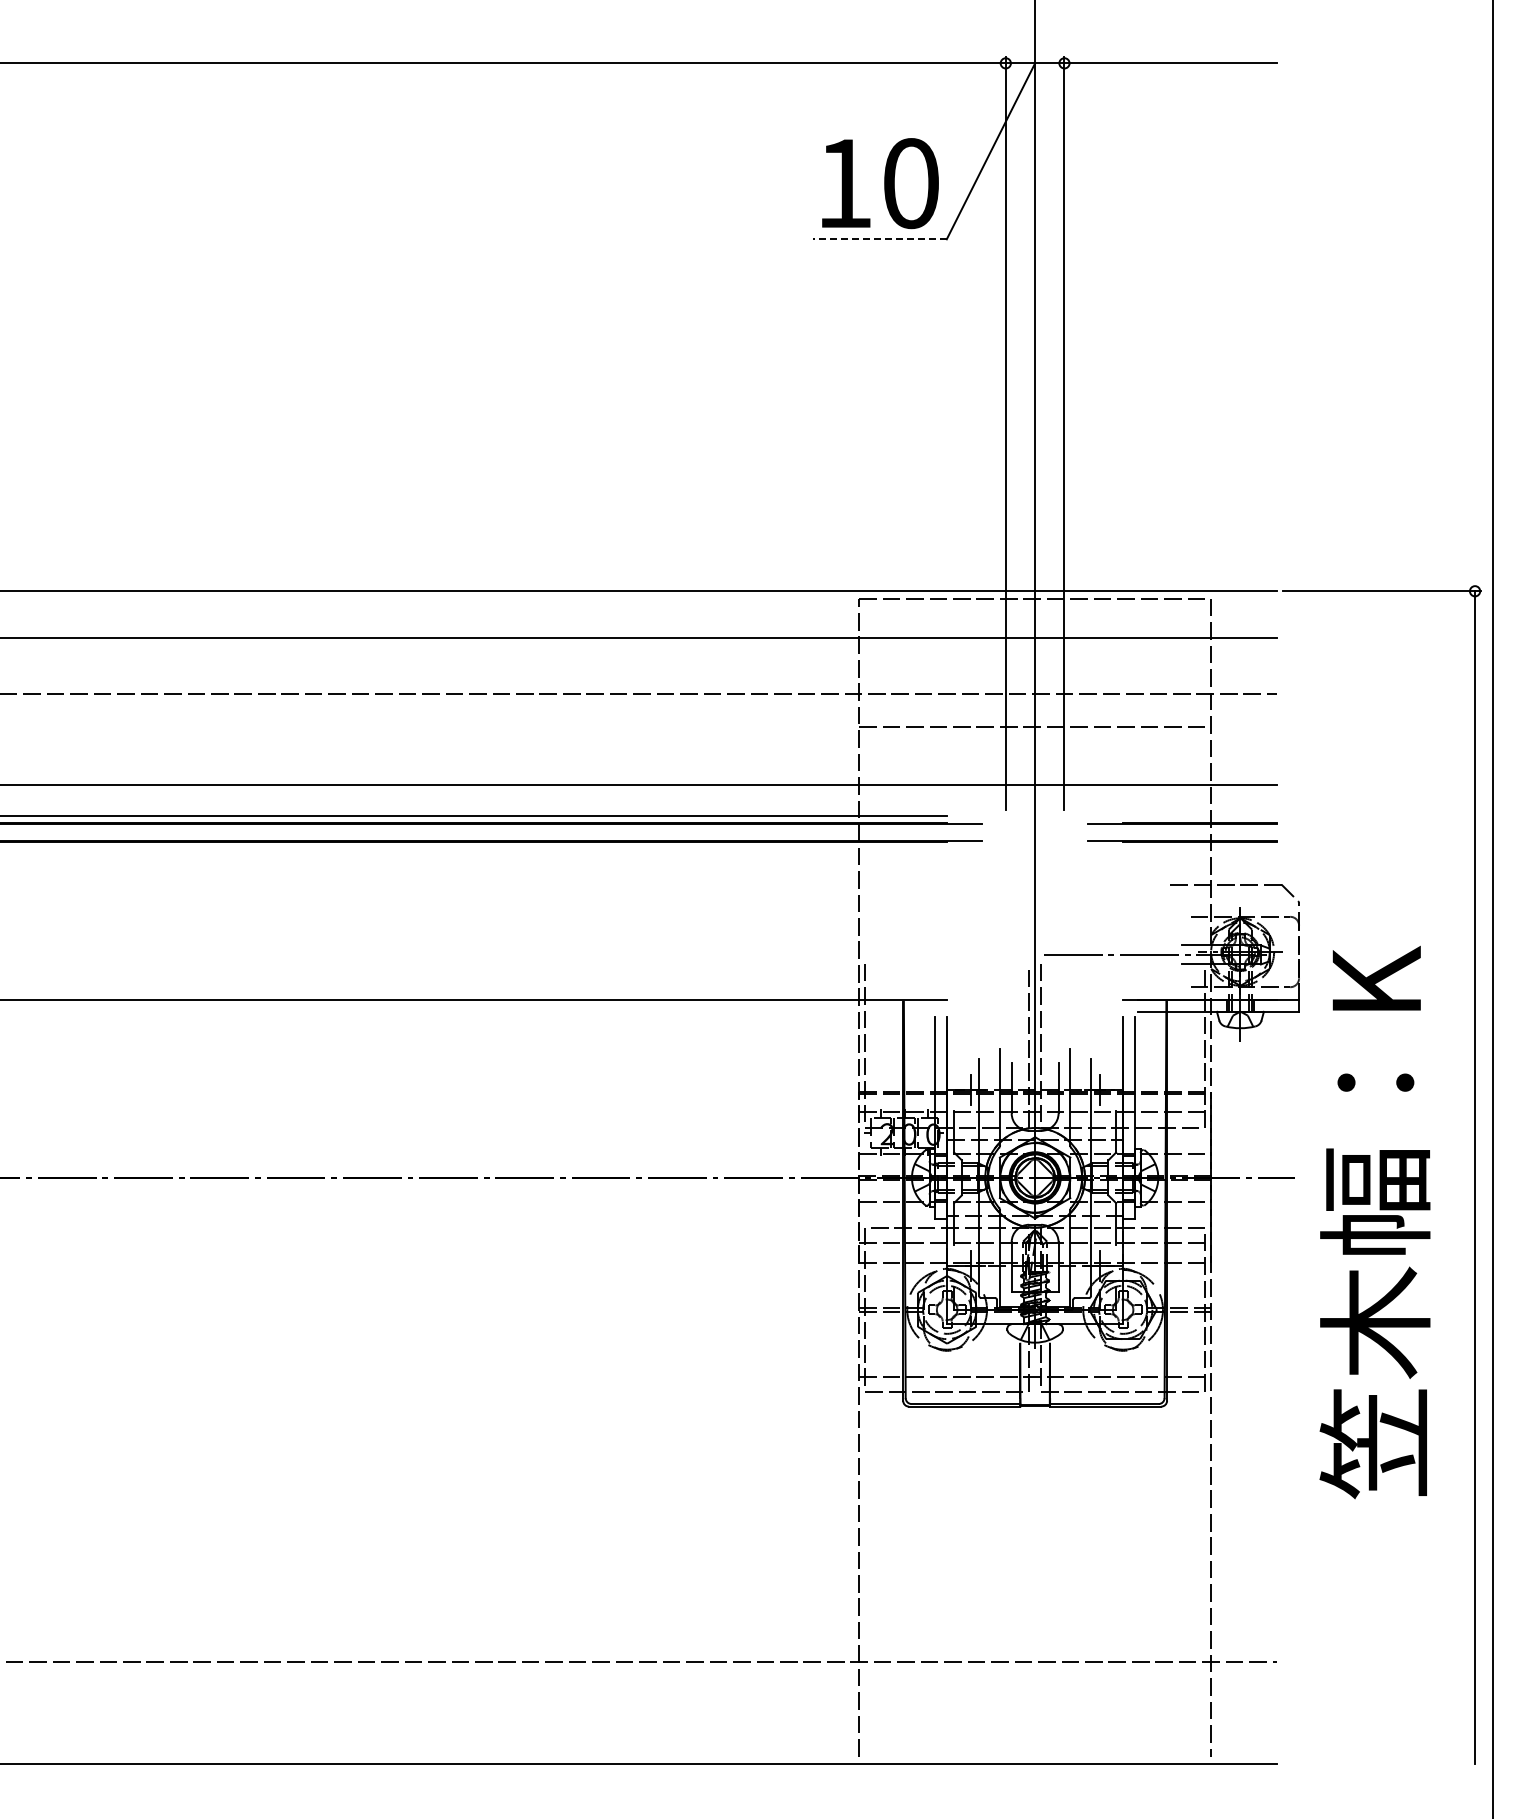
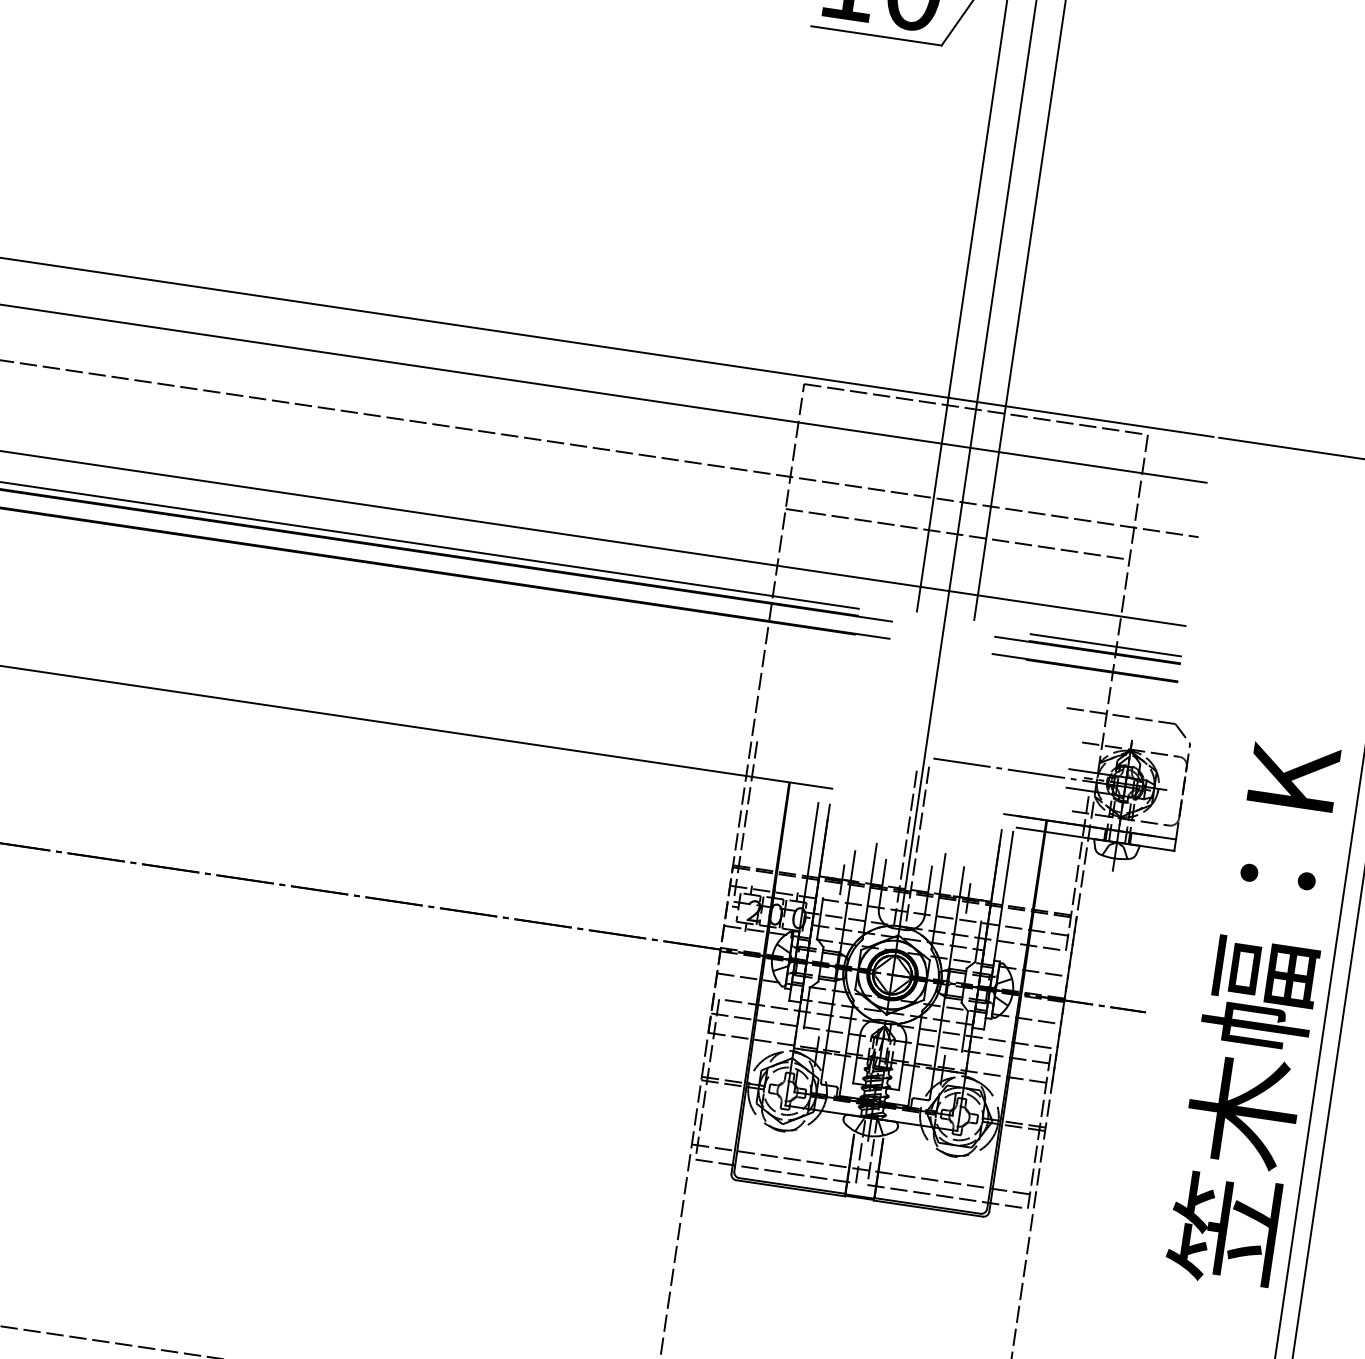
line: (880, 239) -> (876, 36), dashed -> solid
line: (1199, 815) -> (1105, 644), added
text: (1374, 1222) -> (1256, 1013), moved

